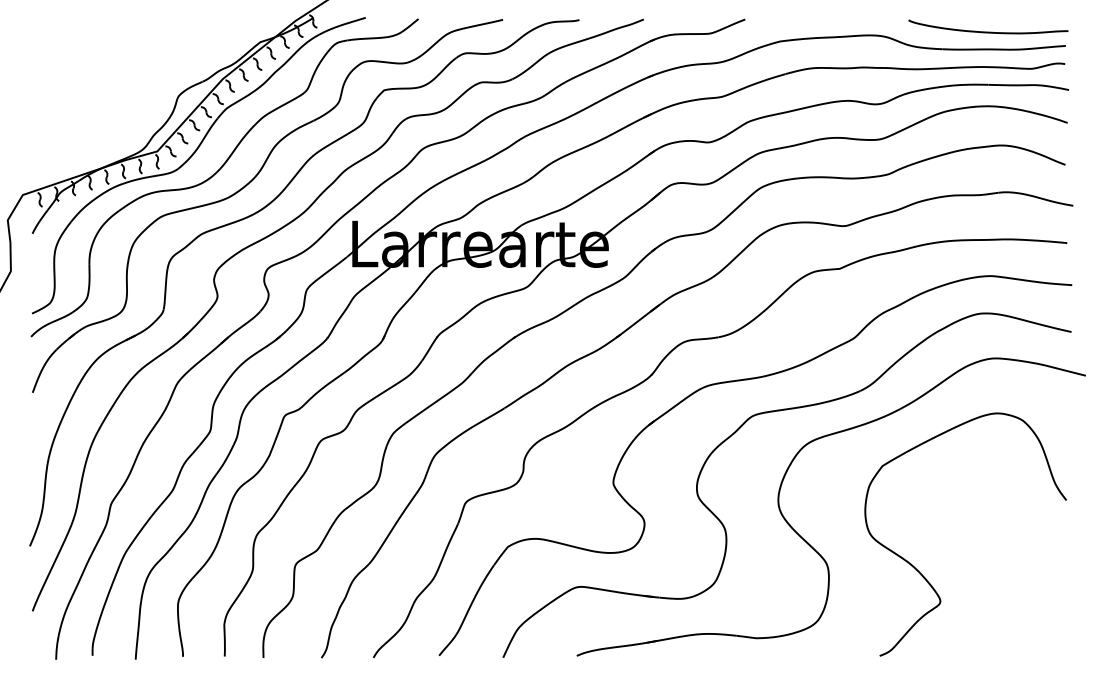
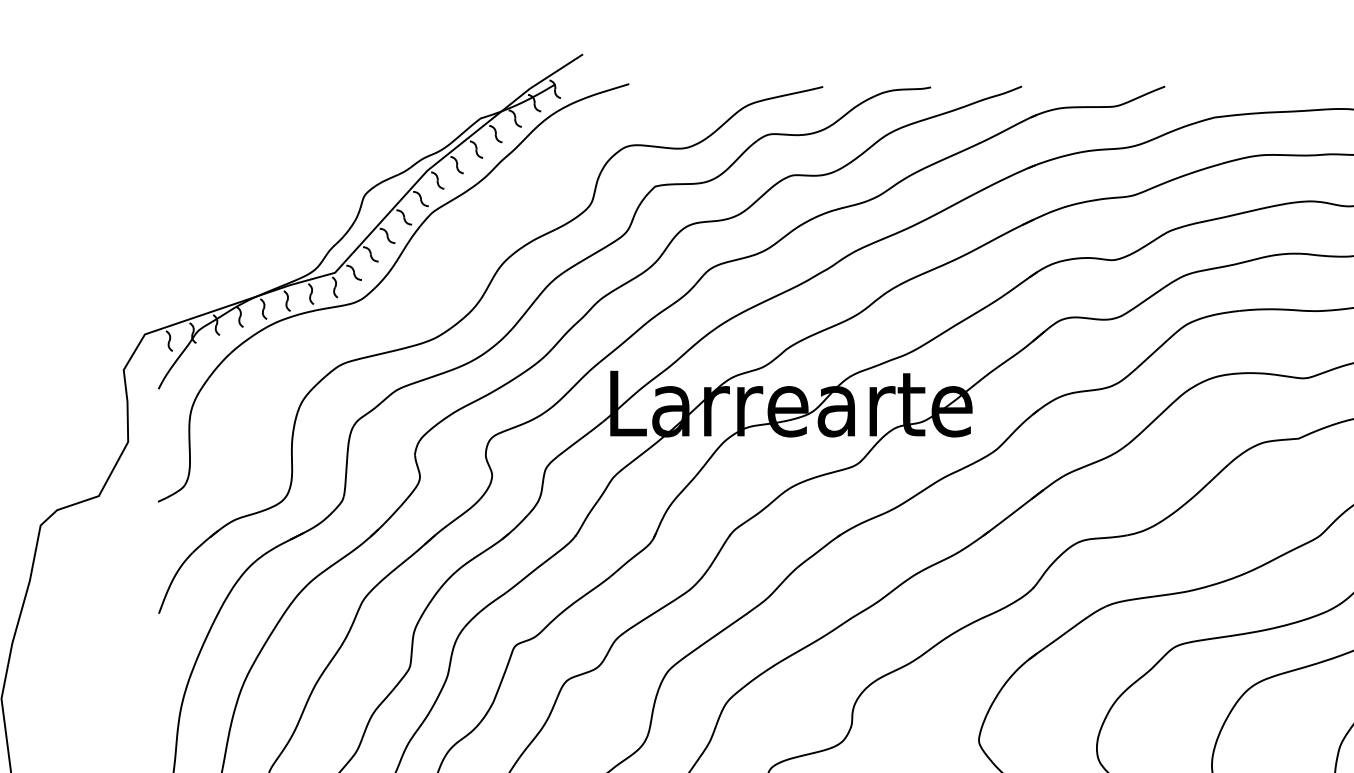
part: (219, 171) -> (422, 301), removed

